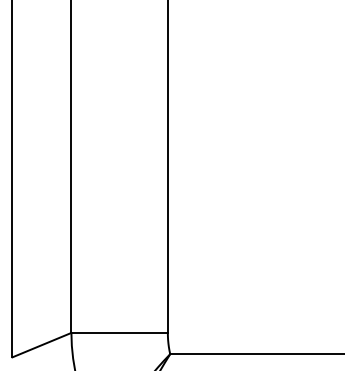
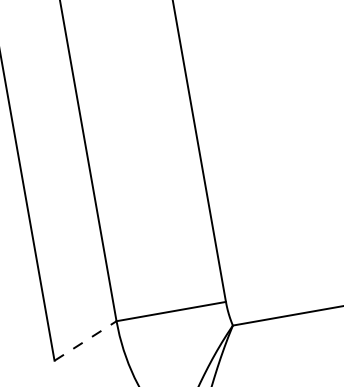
line: (41, 345) -> (85, 341), solid -> dashed

